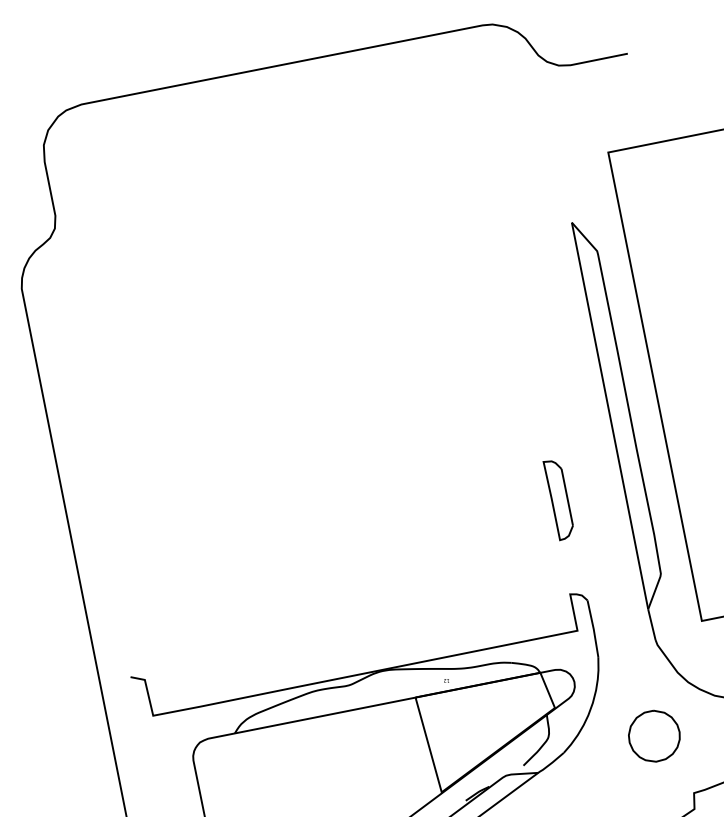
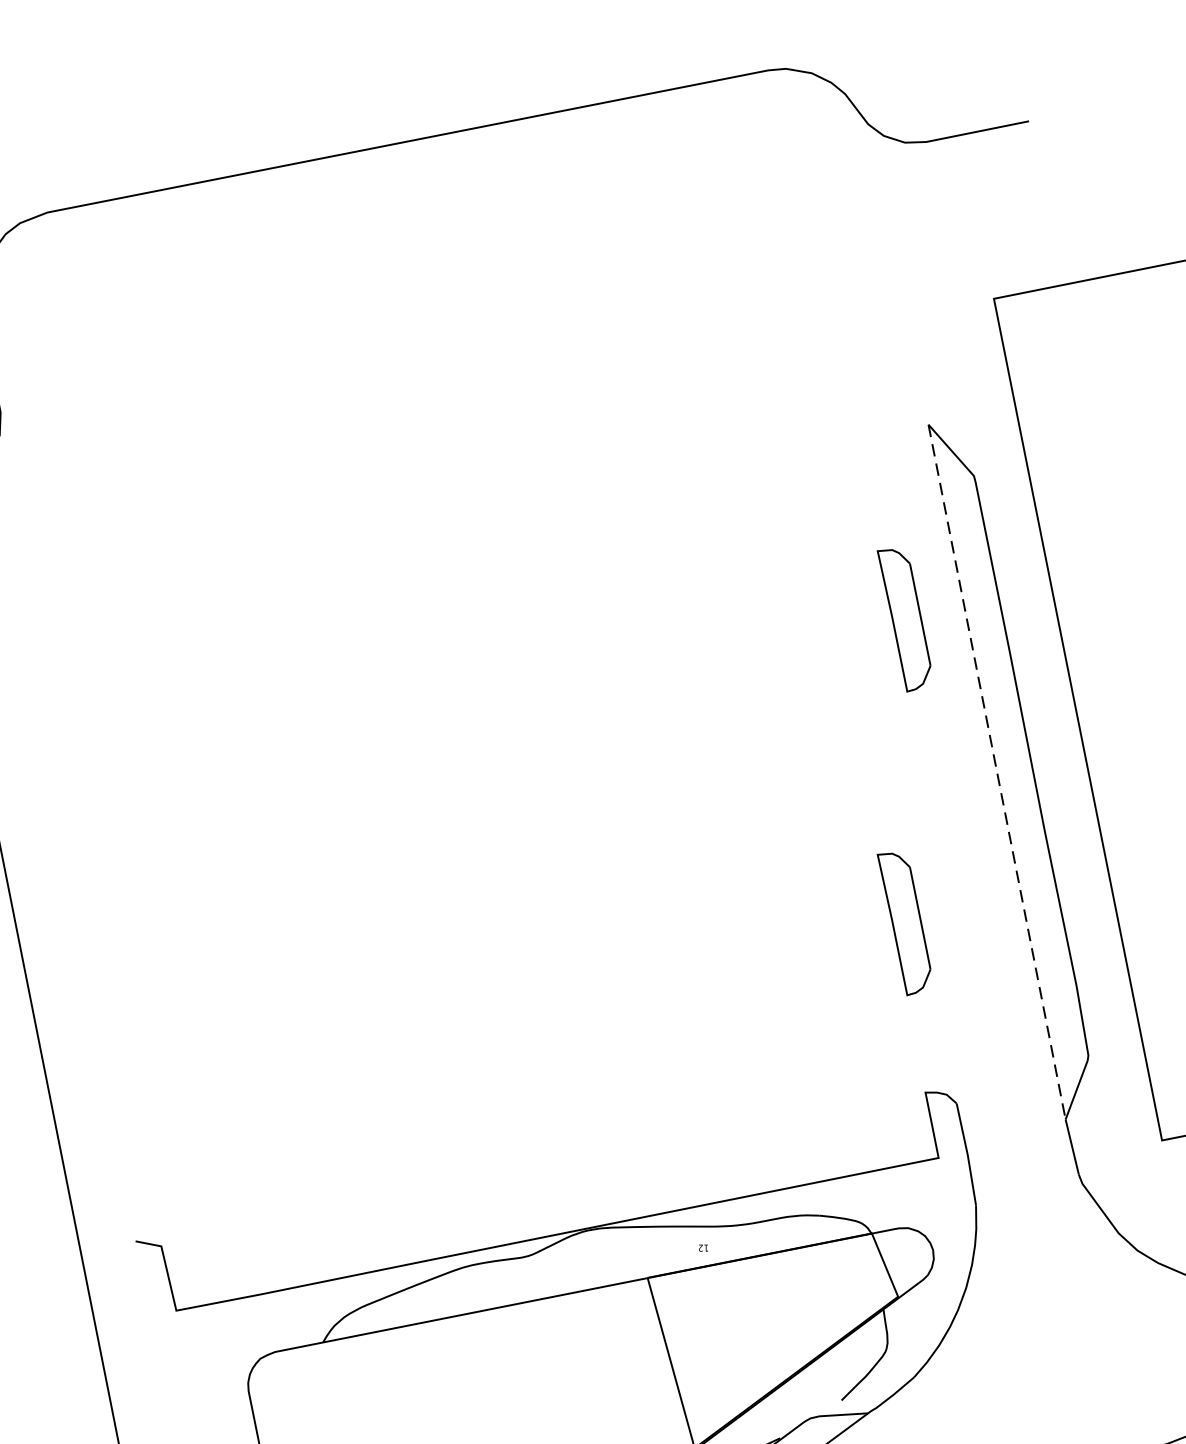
part: (557, 331) -> (902, 620), added
line: (610, 416) -> (997, 773), solid -> dashed
curve: (656, 712) -> (1080, 1304), removed

